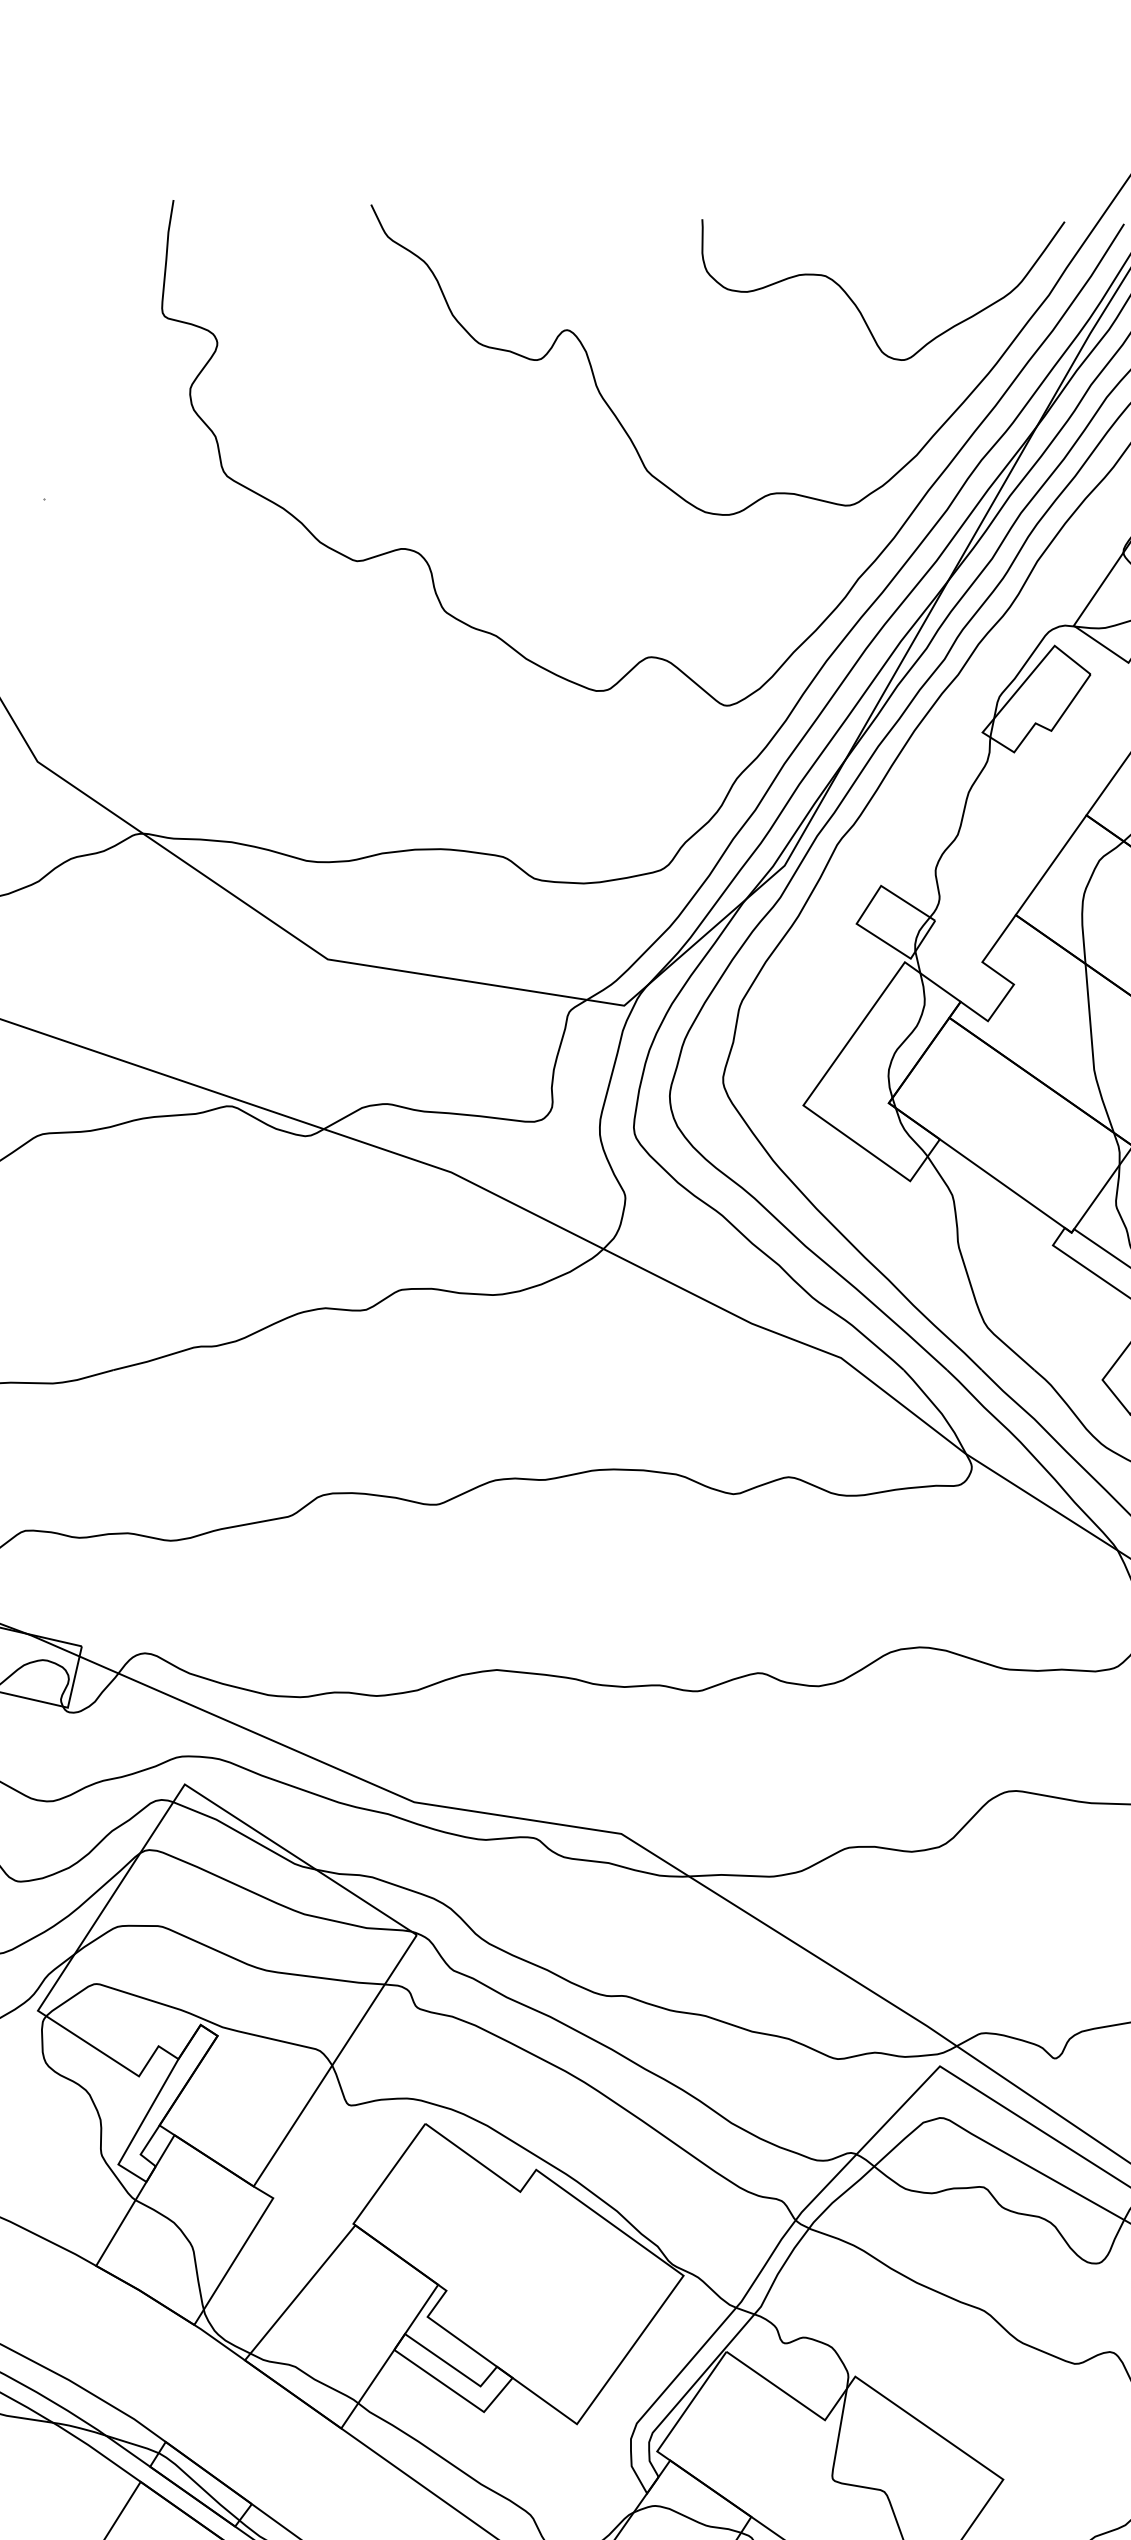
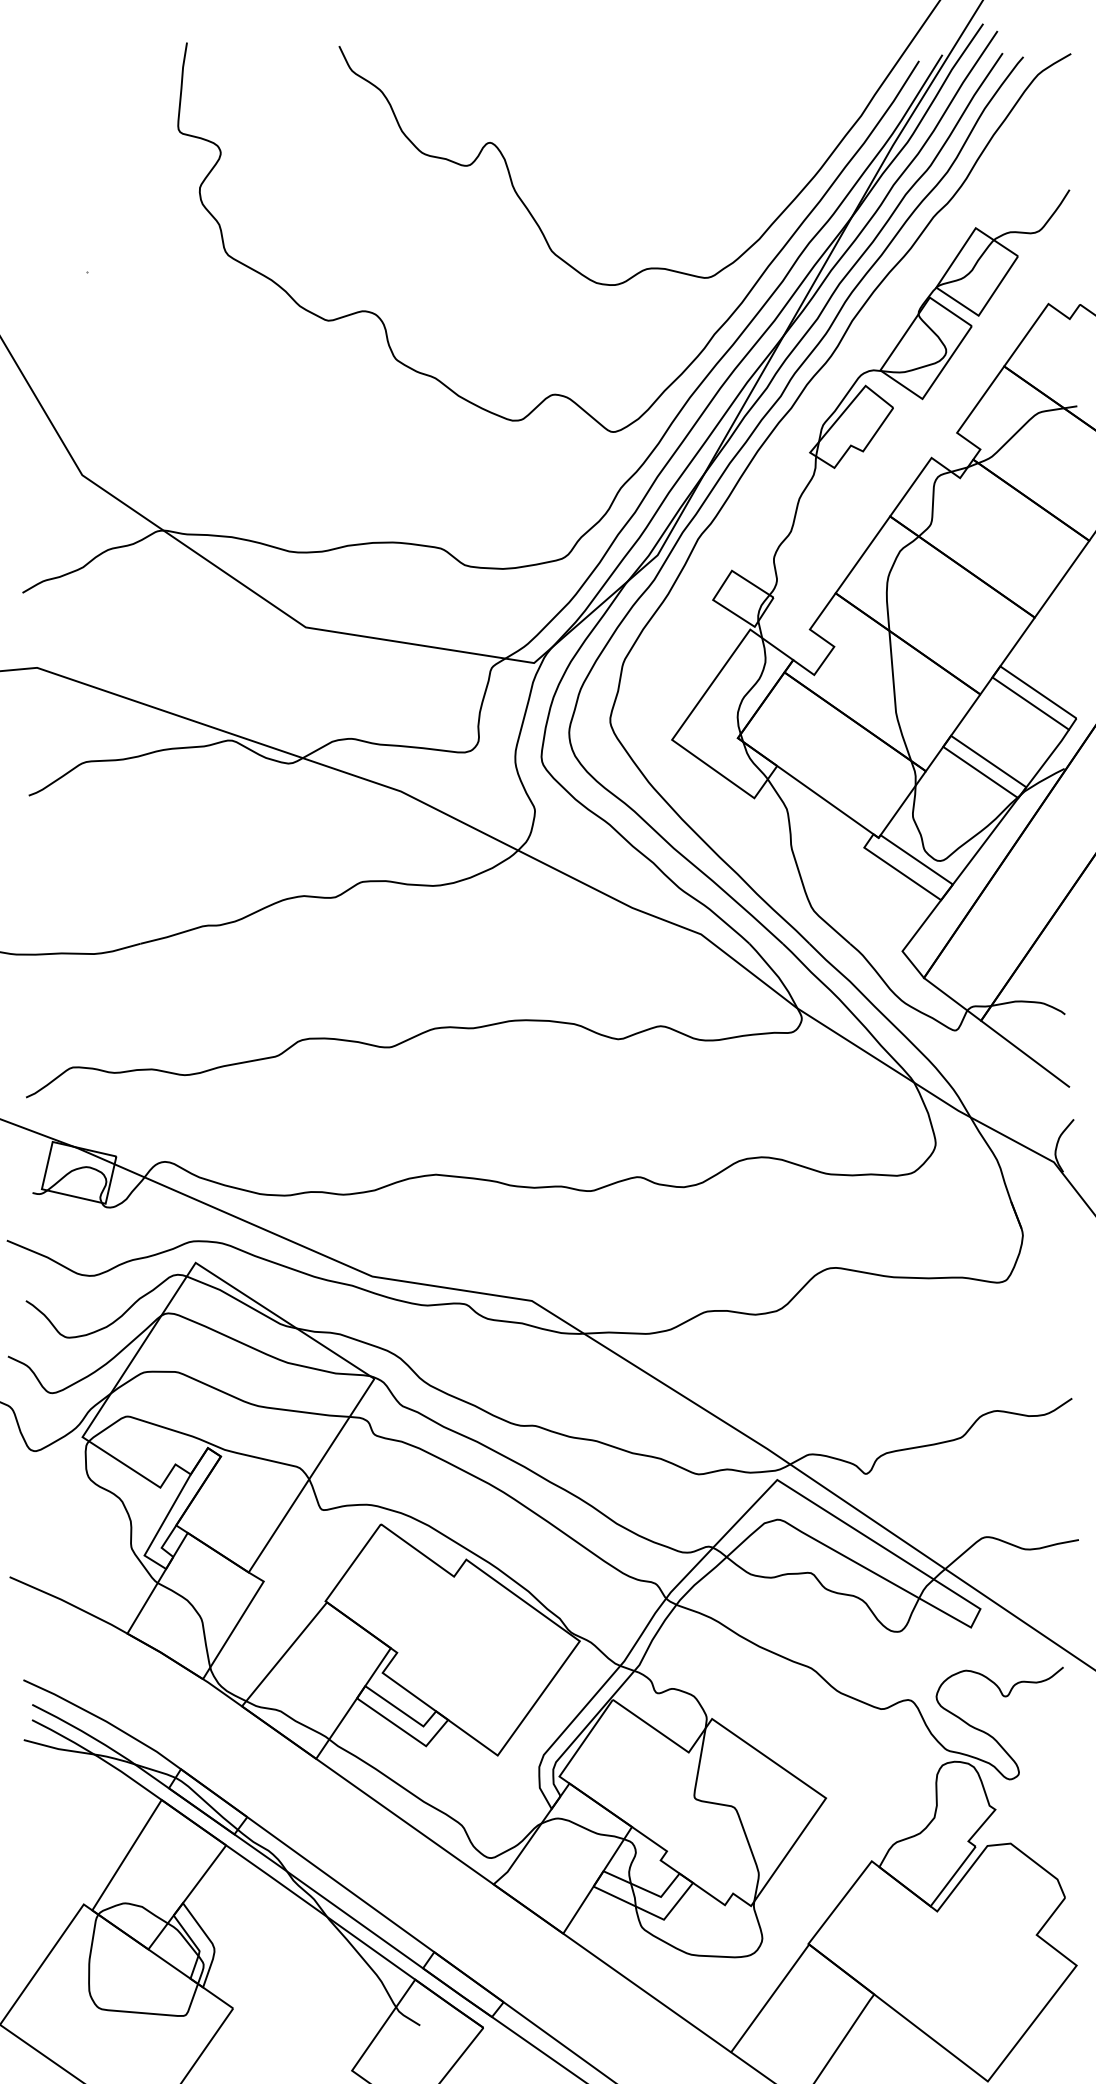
curve: (857, 305) -> (713, 123), removed

